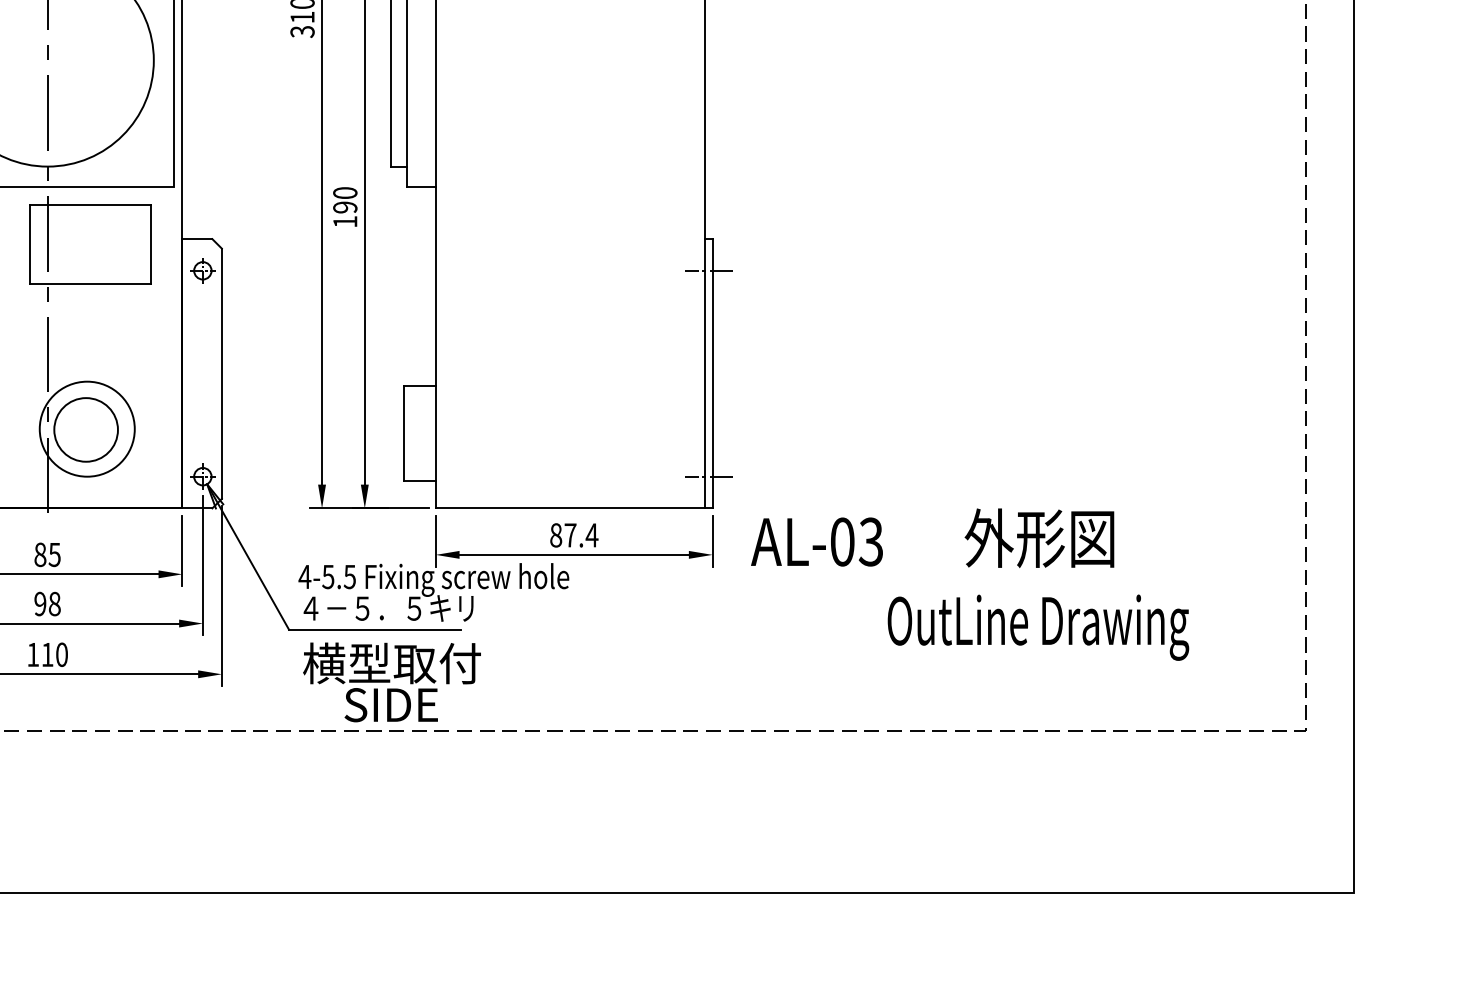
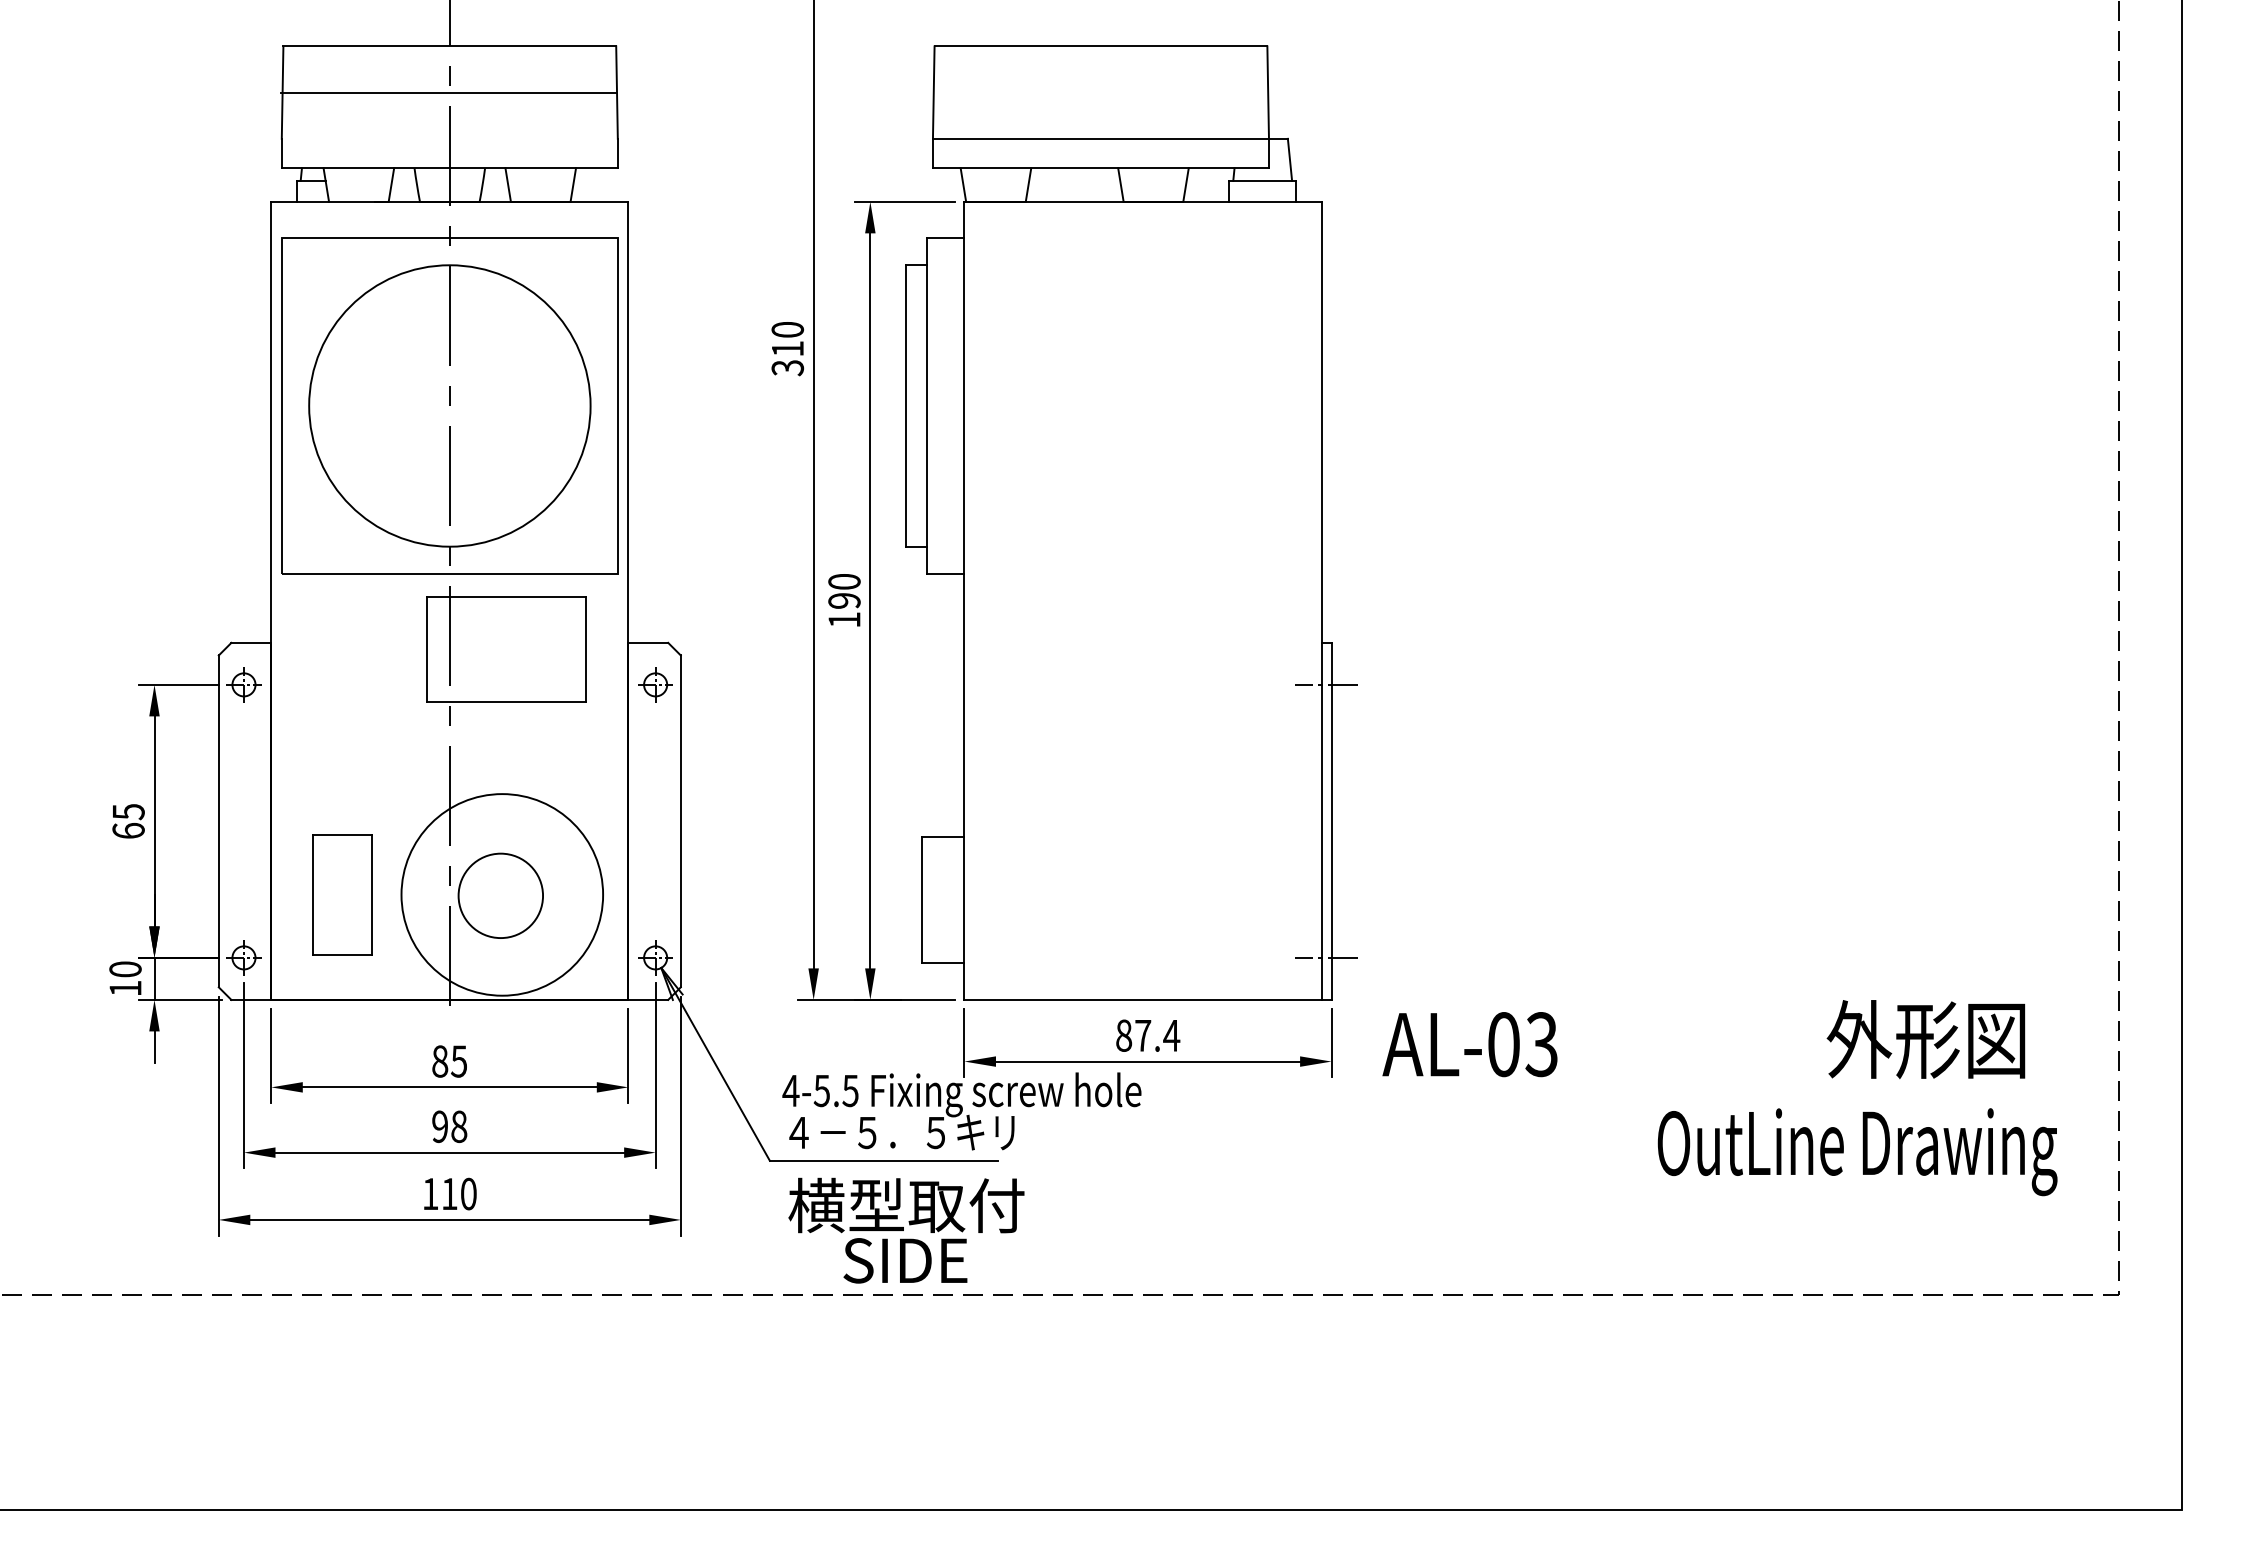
circle: (87, 428) -> (502, 894), size x1.6
text: (1039, 538) -> (1925, 1039), moved
text: (1038, 627) -> (1857, 1152), moved

